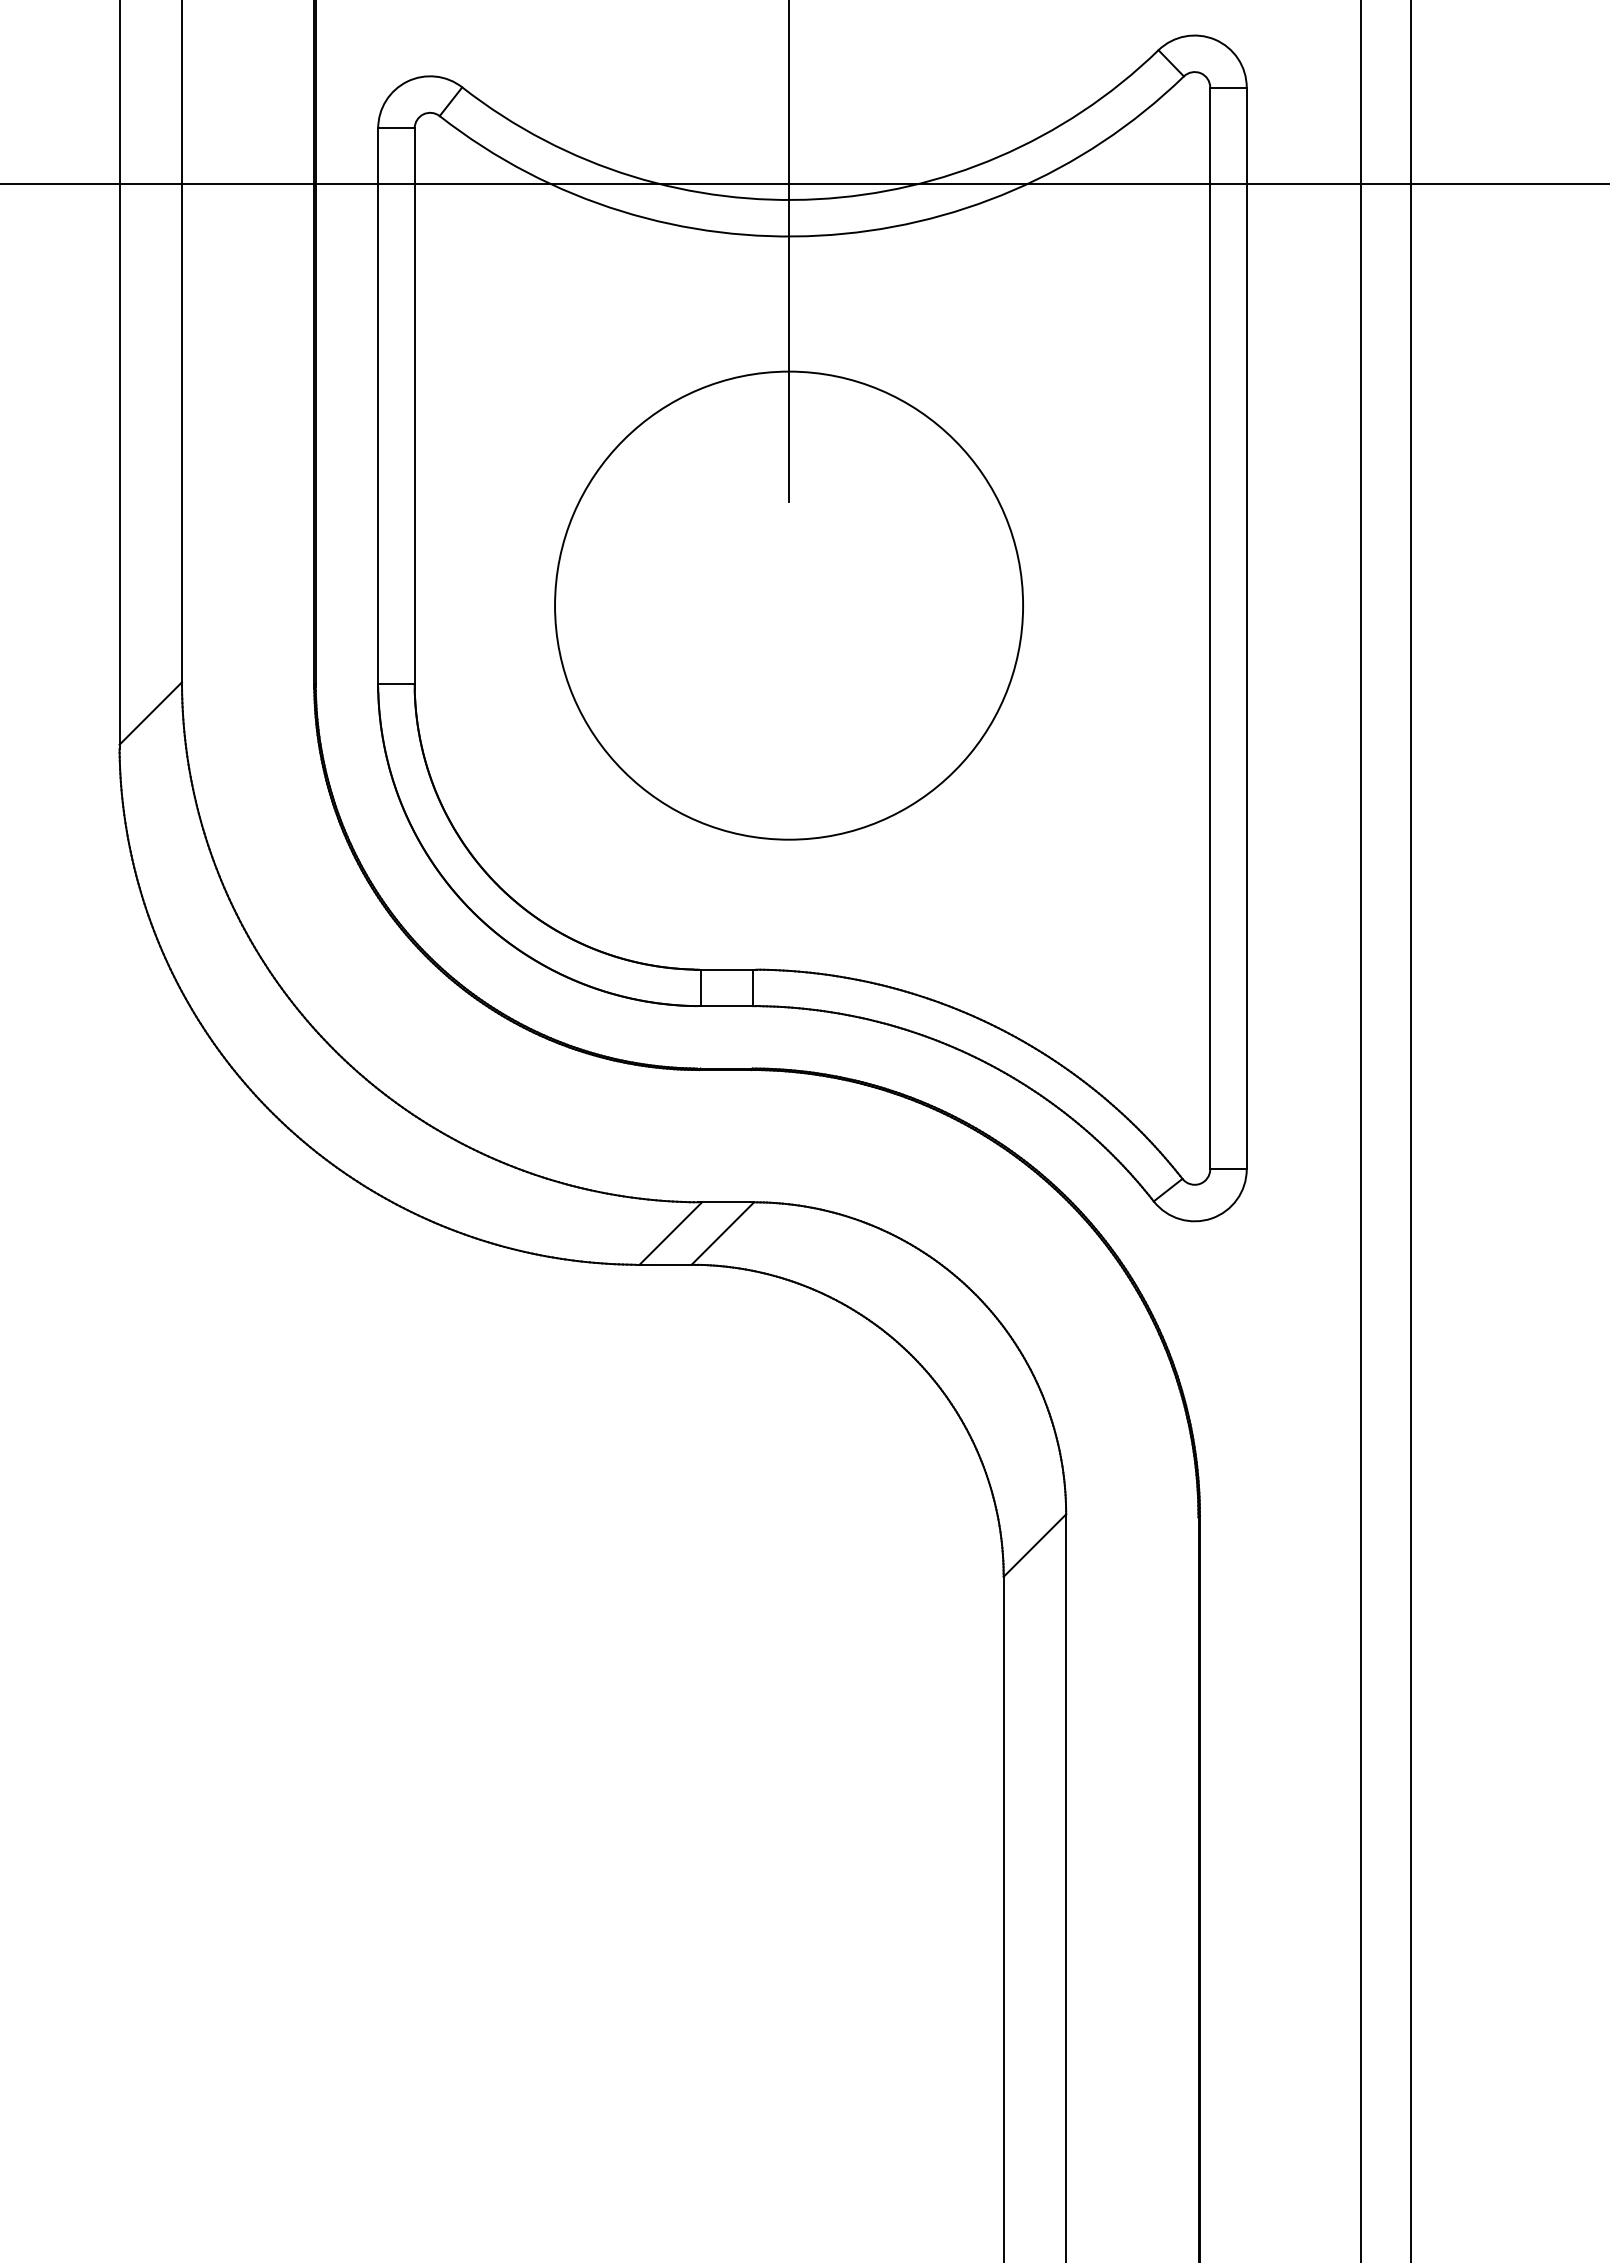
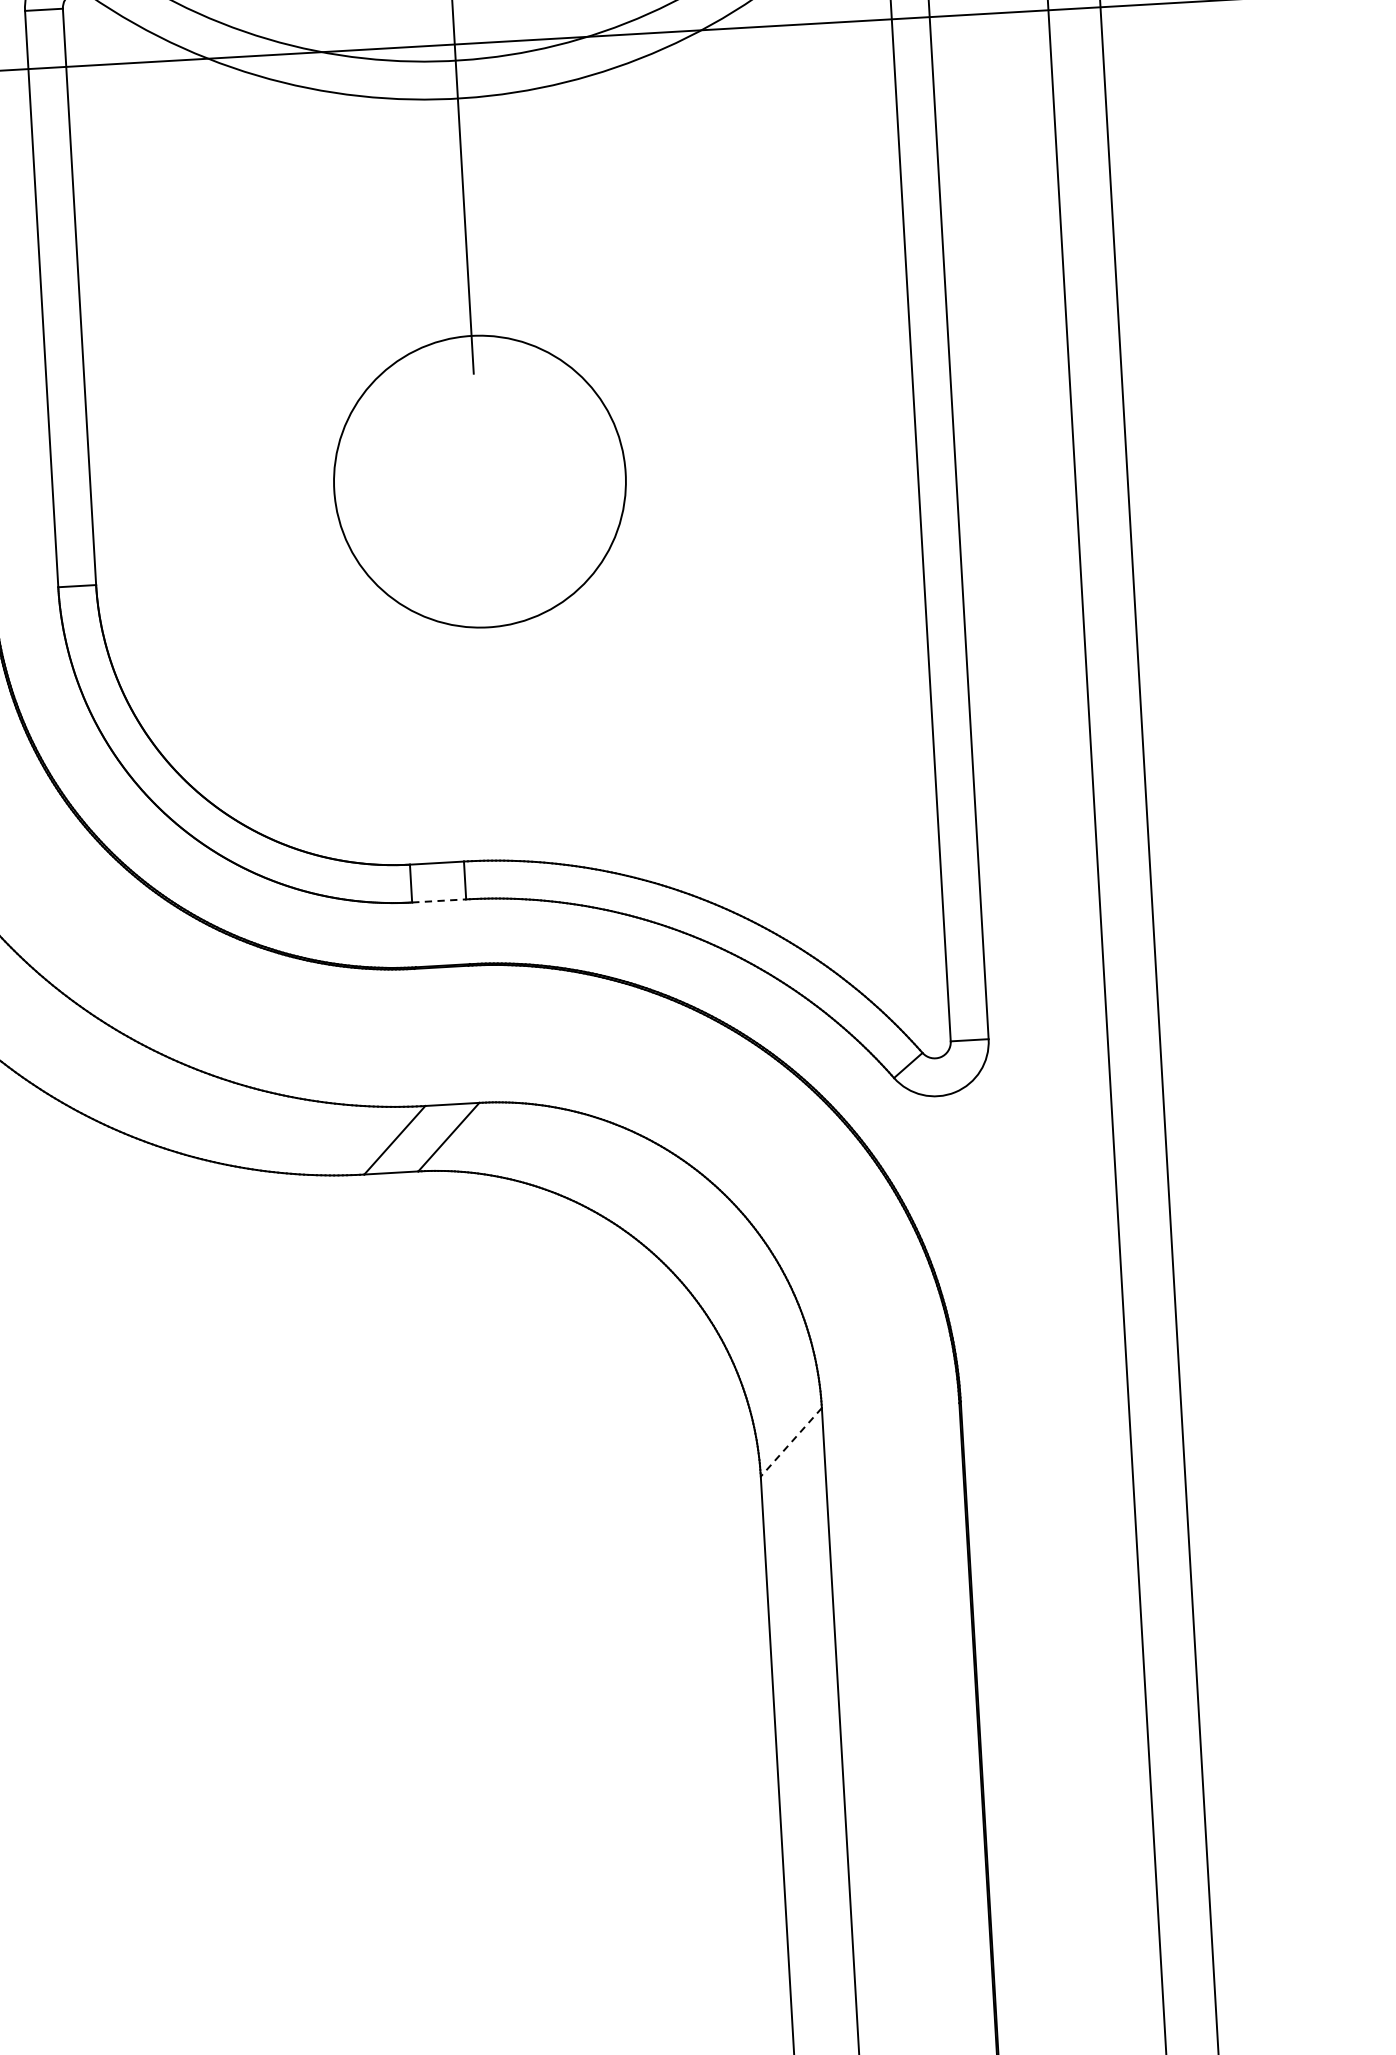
circle: (789, 605) -> (480, 481), size x0.6
line: (727, 1006) -> (440, 901), solid -> dashed
line: (1034, 1545) -> (790, 1442), solid -> dashed

